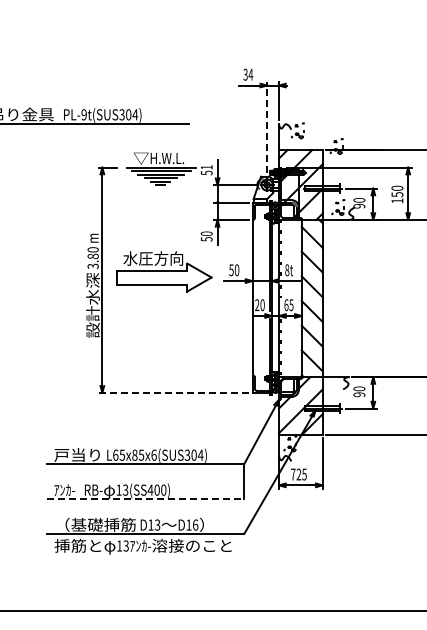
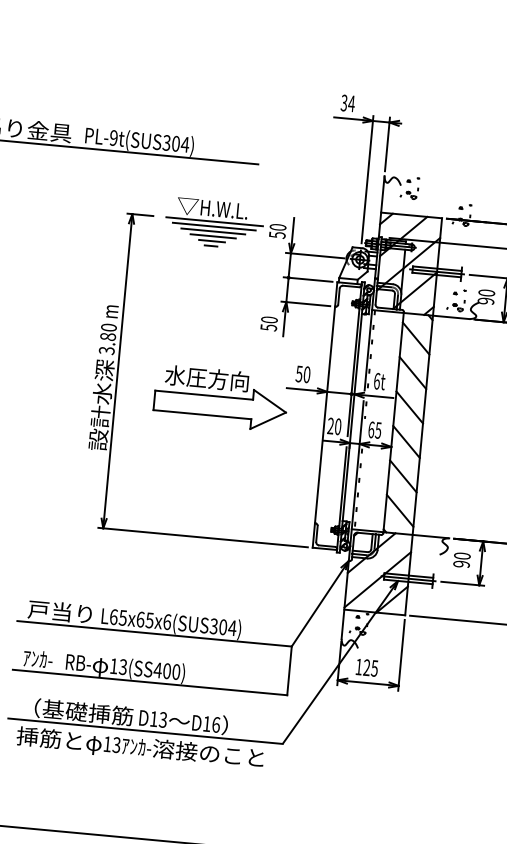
line: (267, 127) -> (367, 179), dashed -> solid
text: (206, 167) -> (277, 227), 51 -> 50
text: (287, 270) -> (377, 381), 8t -> 6t
part: (164, 271) -> (221, 398), moved
line: (173, 392) -> (202, 537), dashed -> solid
text: (134, 454) -> (140, 618), L65x85x6(SUS304) -> L65x65x6(SUS304)
text: (293, 474) -> (359, 666), 725 -> 125
line: (146, 499) -> (151, 682), dashed -> solid

